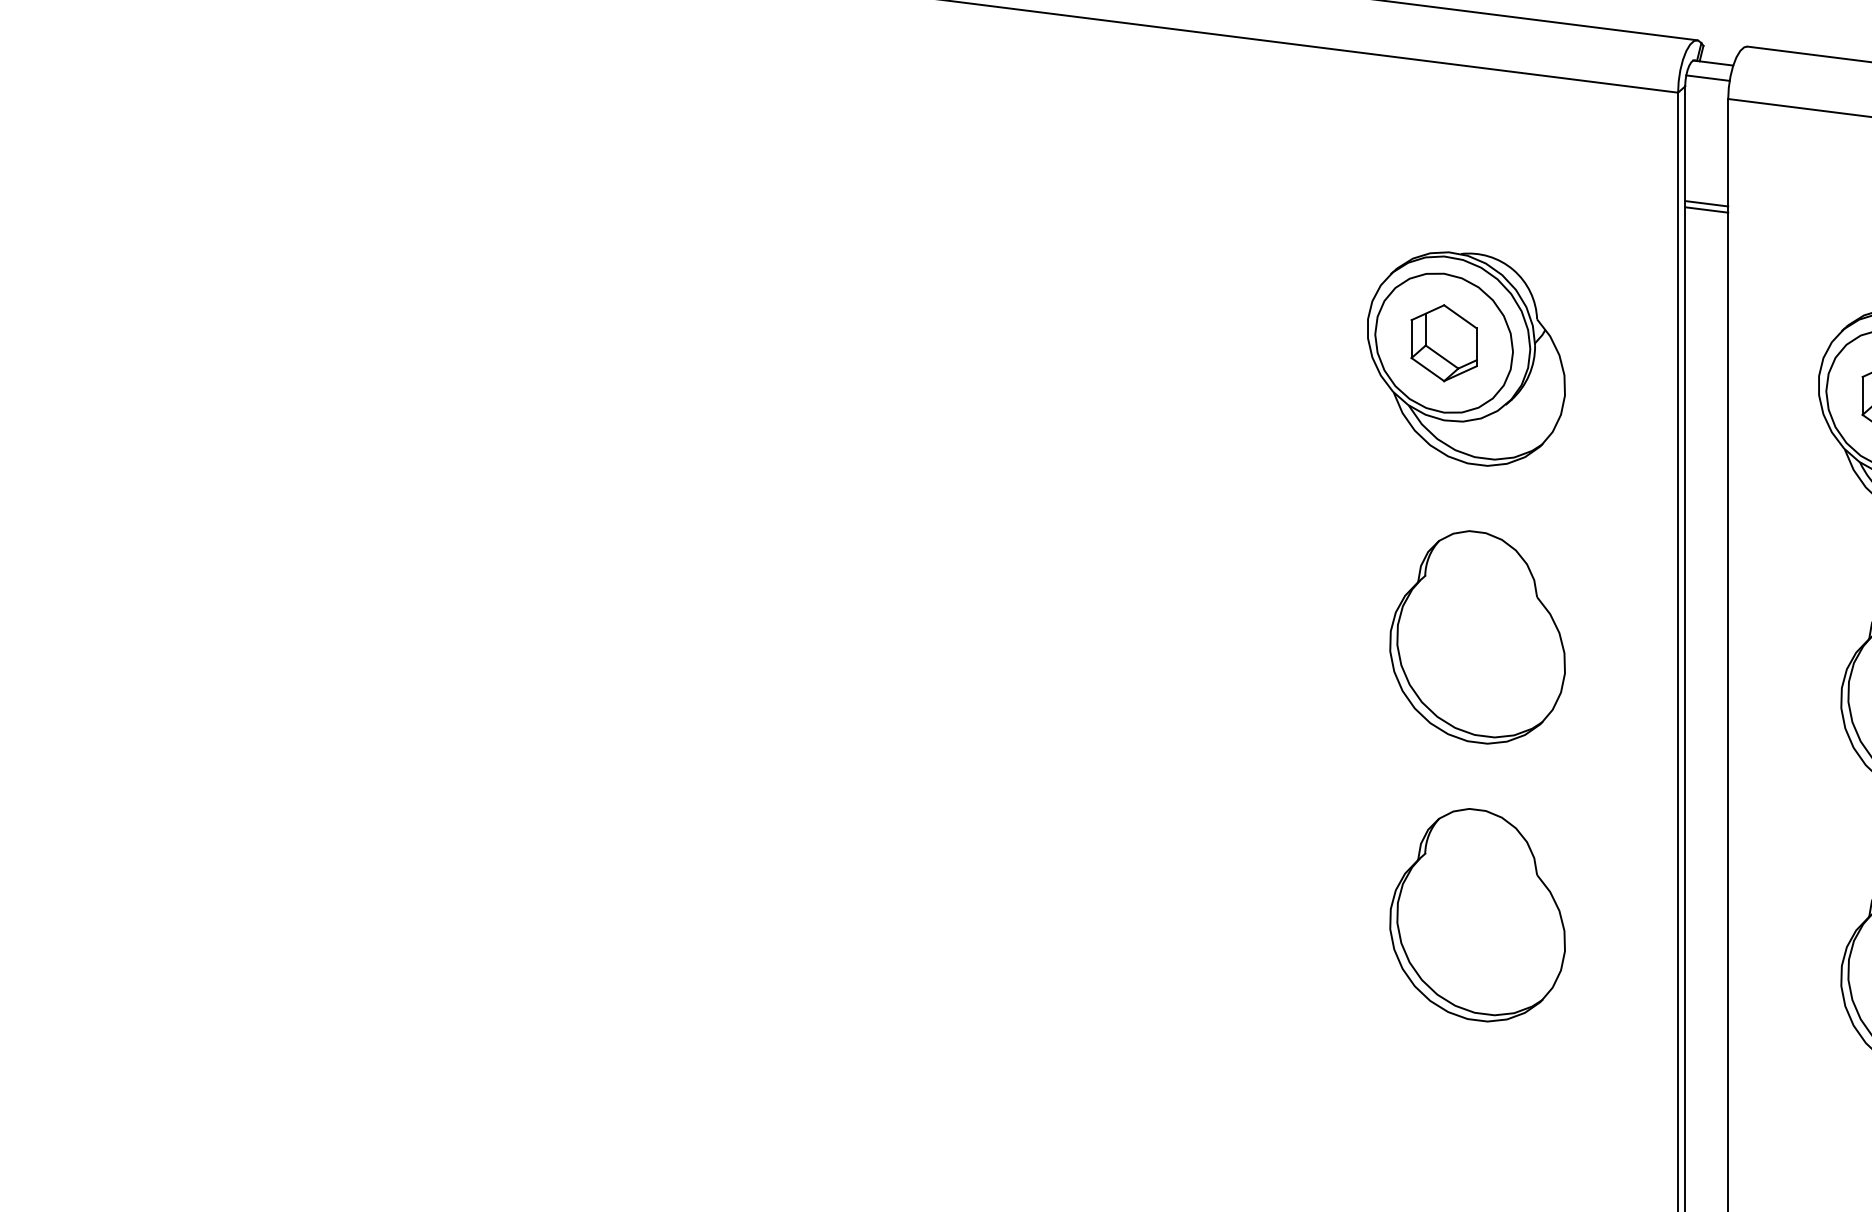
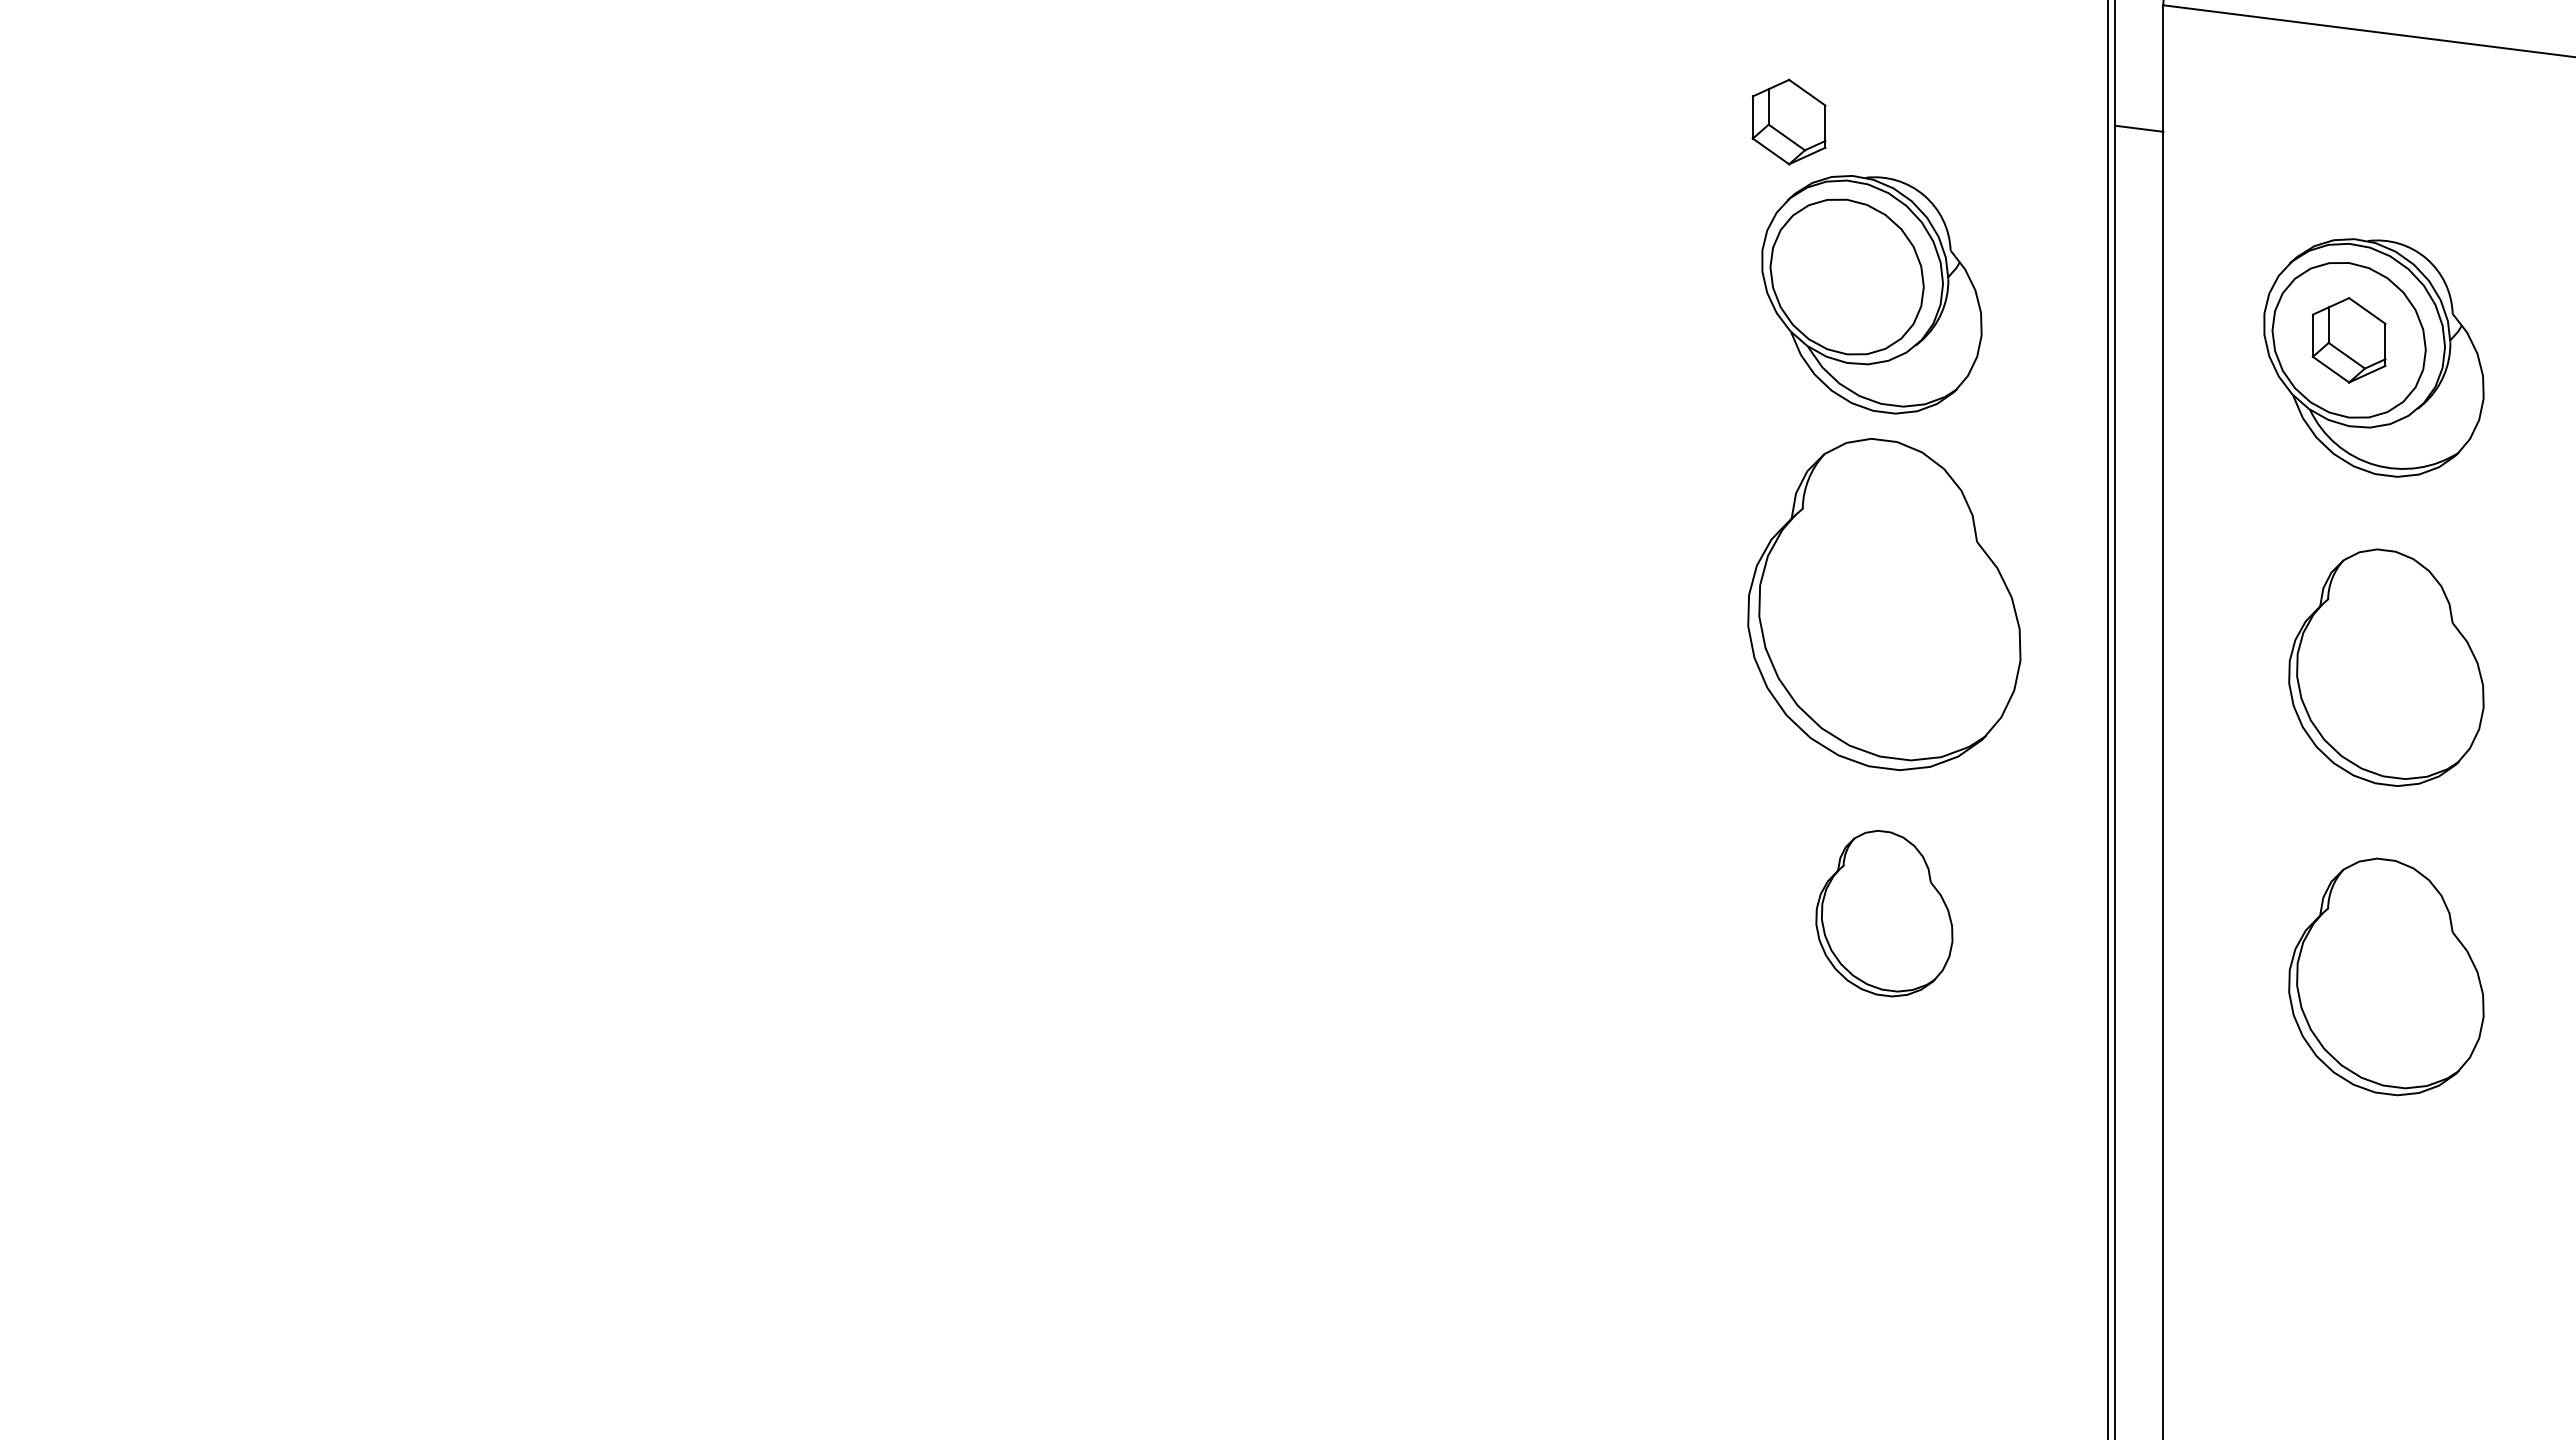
line: (1706, 203) -> (2139, 121), removed
part: (1443, 342) -> (1788, 121), moved
part: (1477, 637) -> (1884, 604), size x1.4
part: (1477, 915) -> (1884, 913), size x0.7

